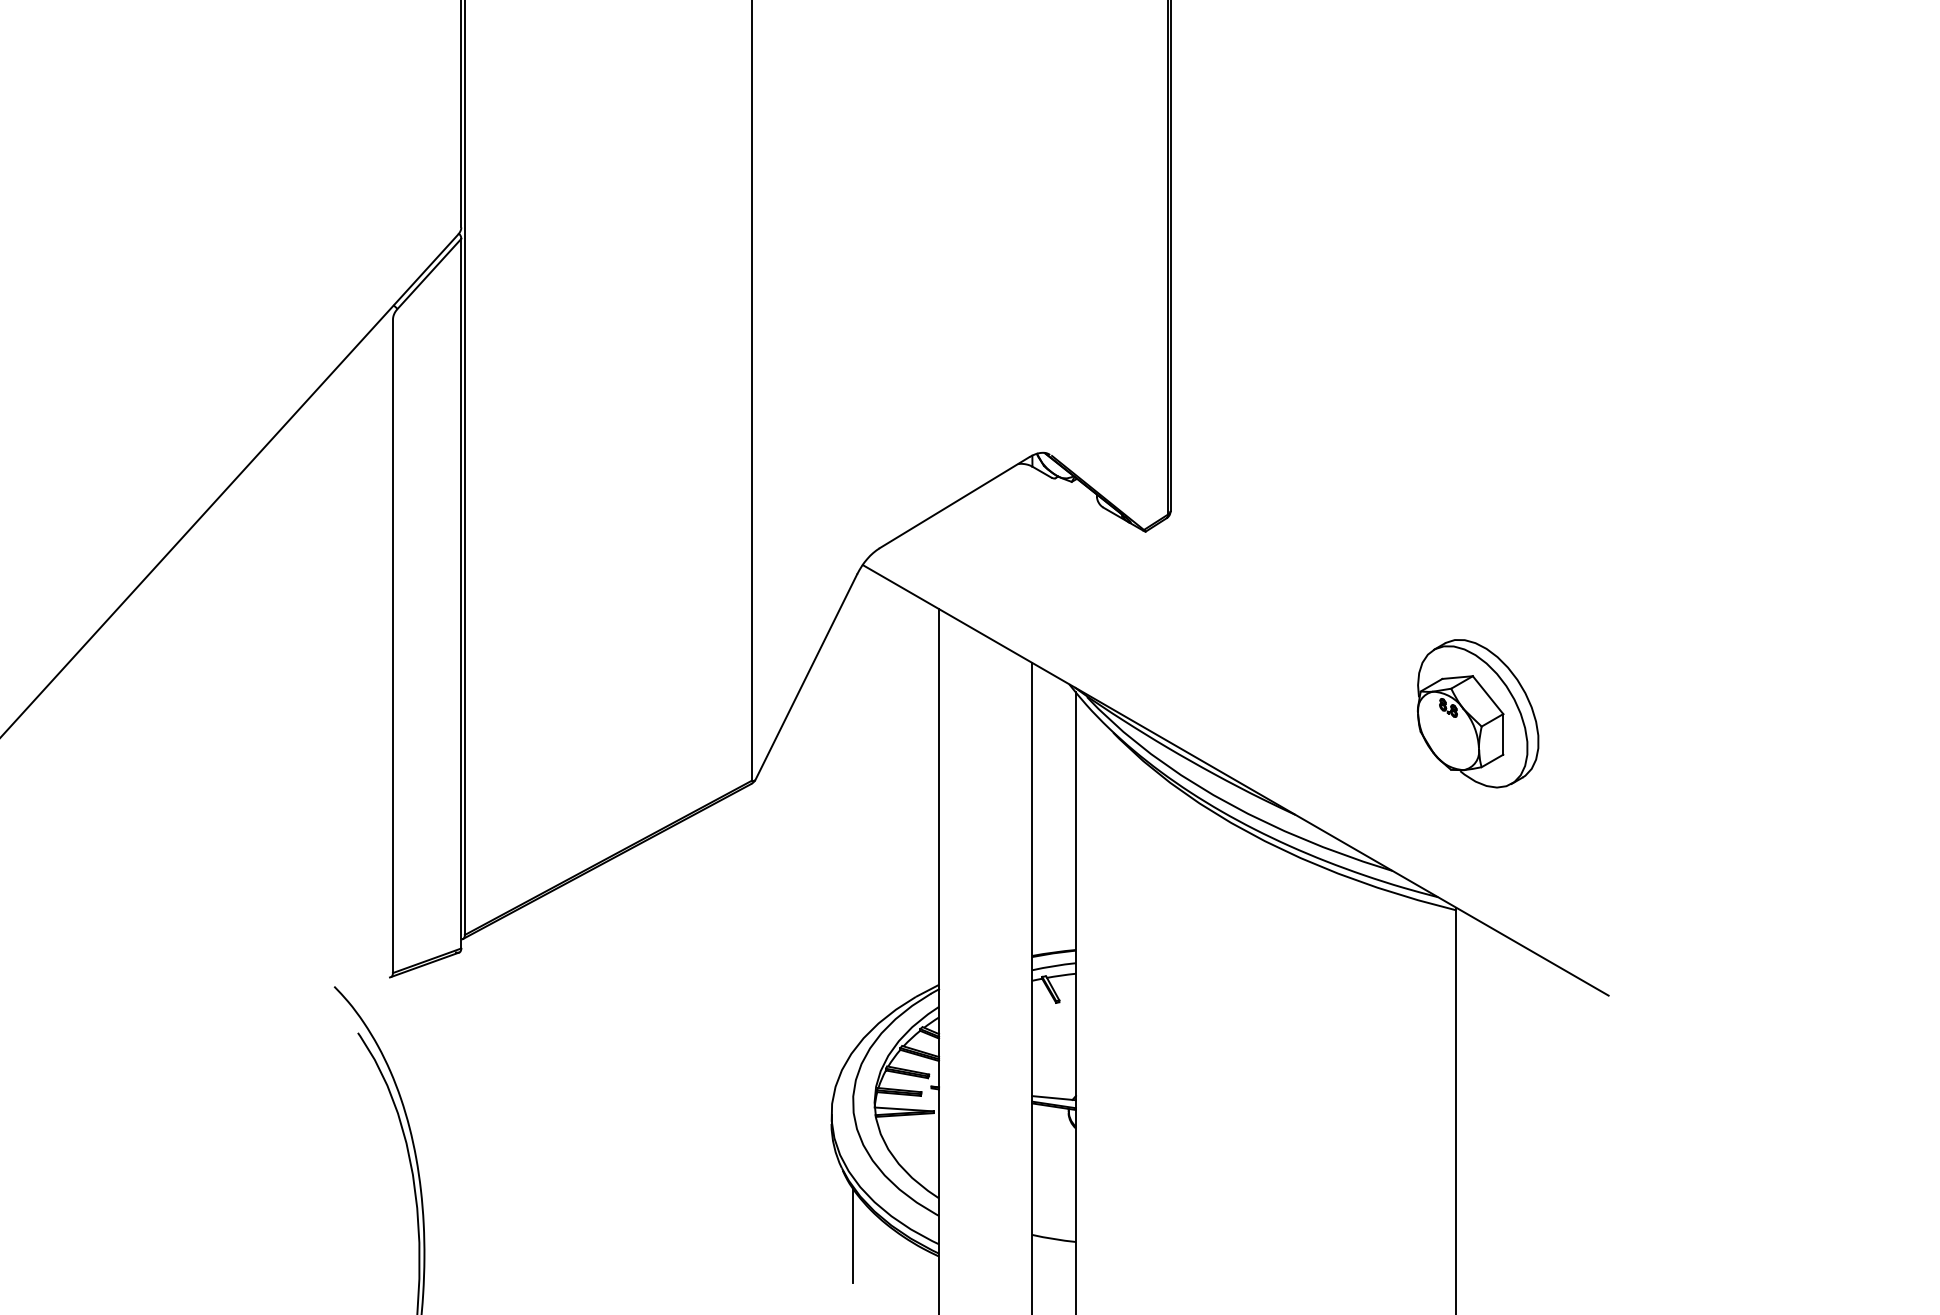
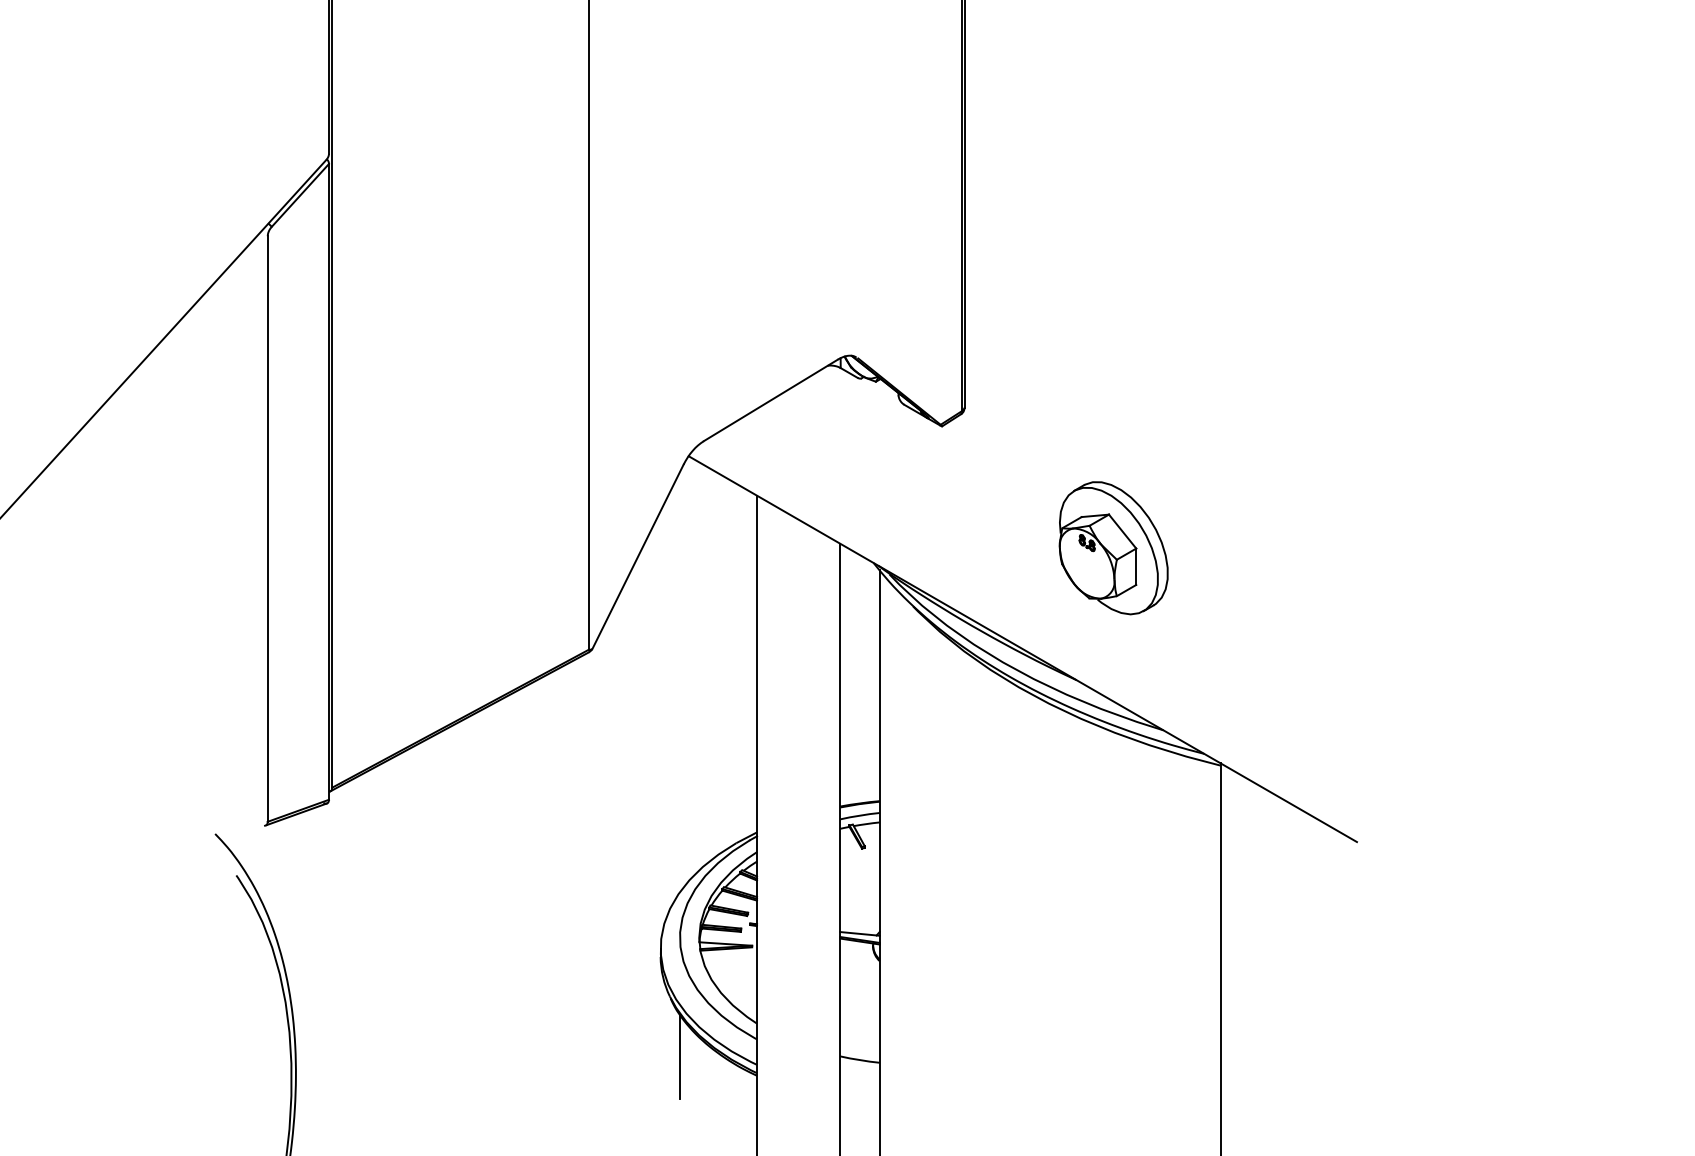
part: (1478, 713) -> (1114, 548), moved

